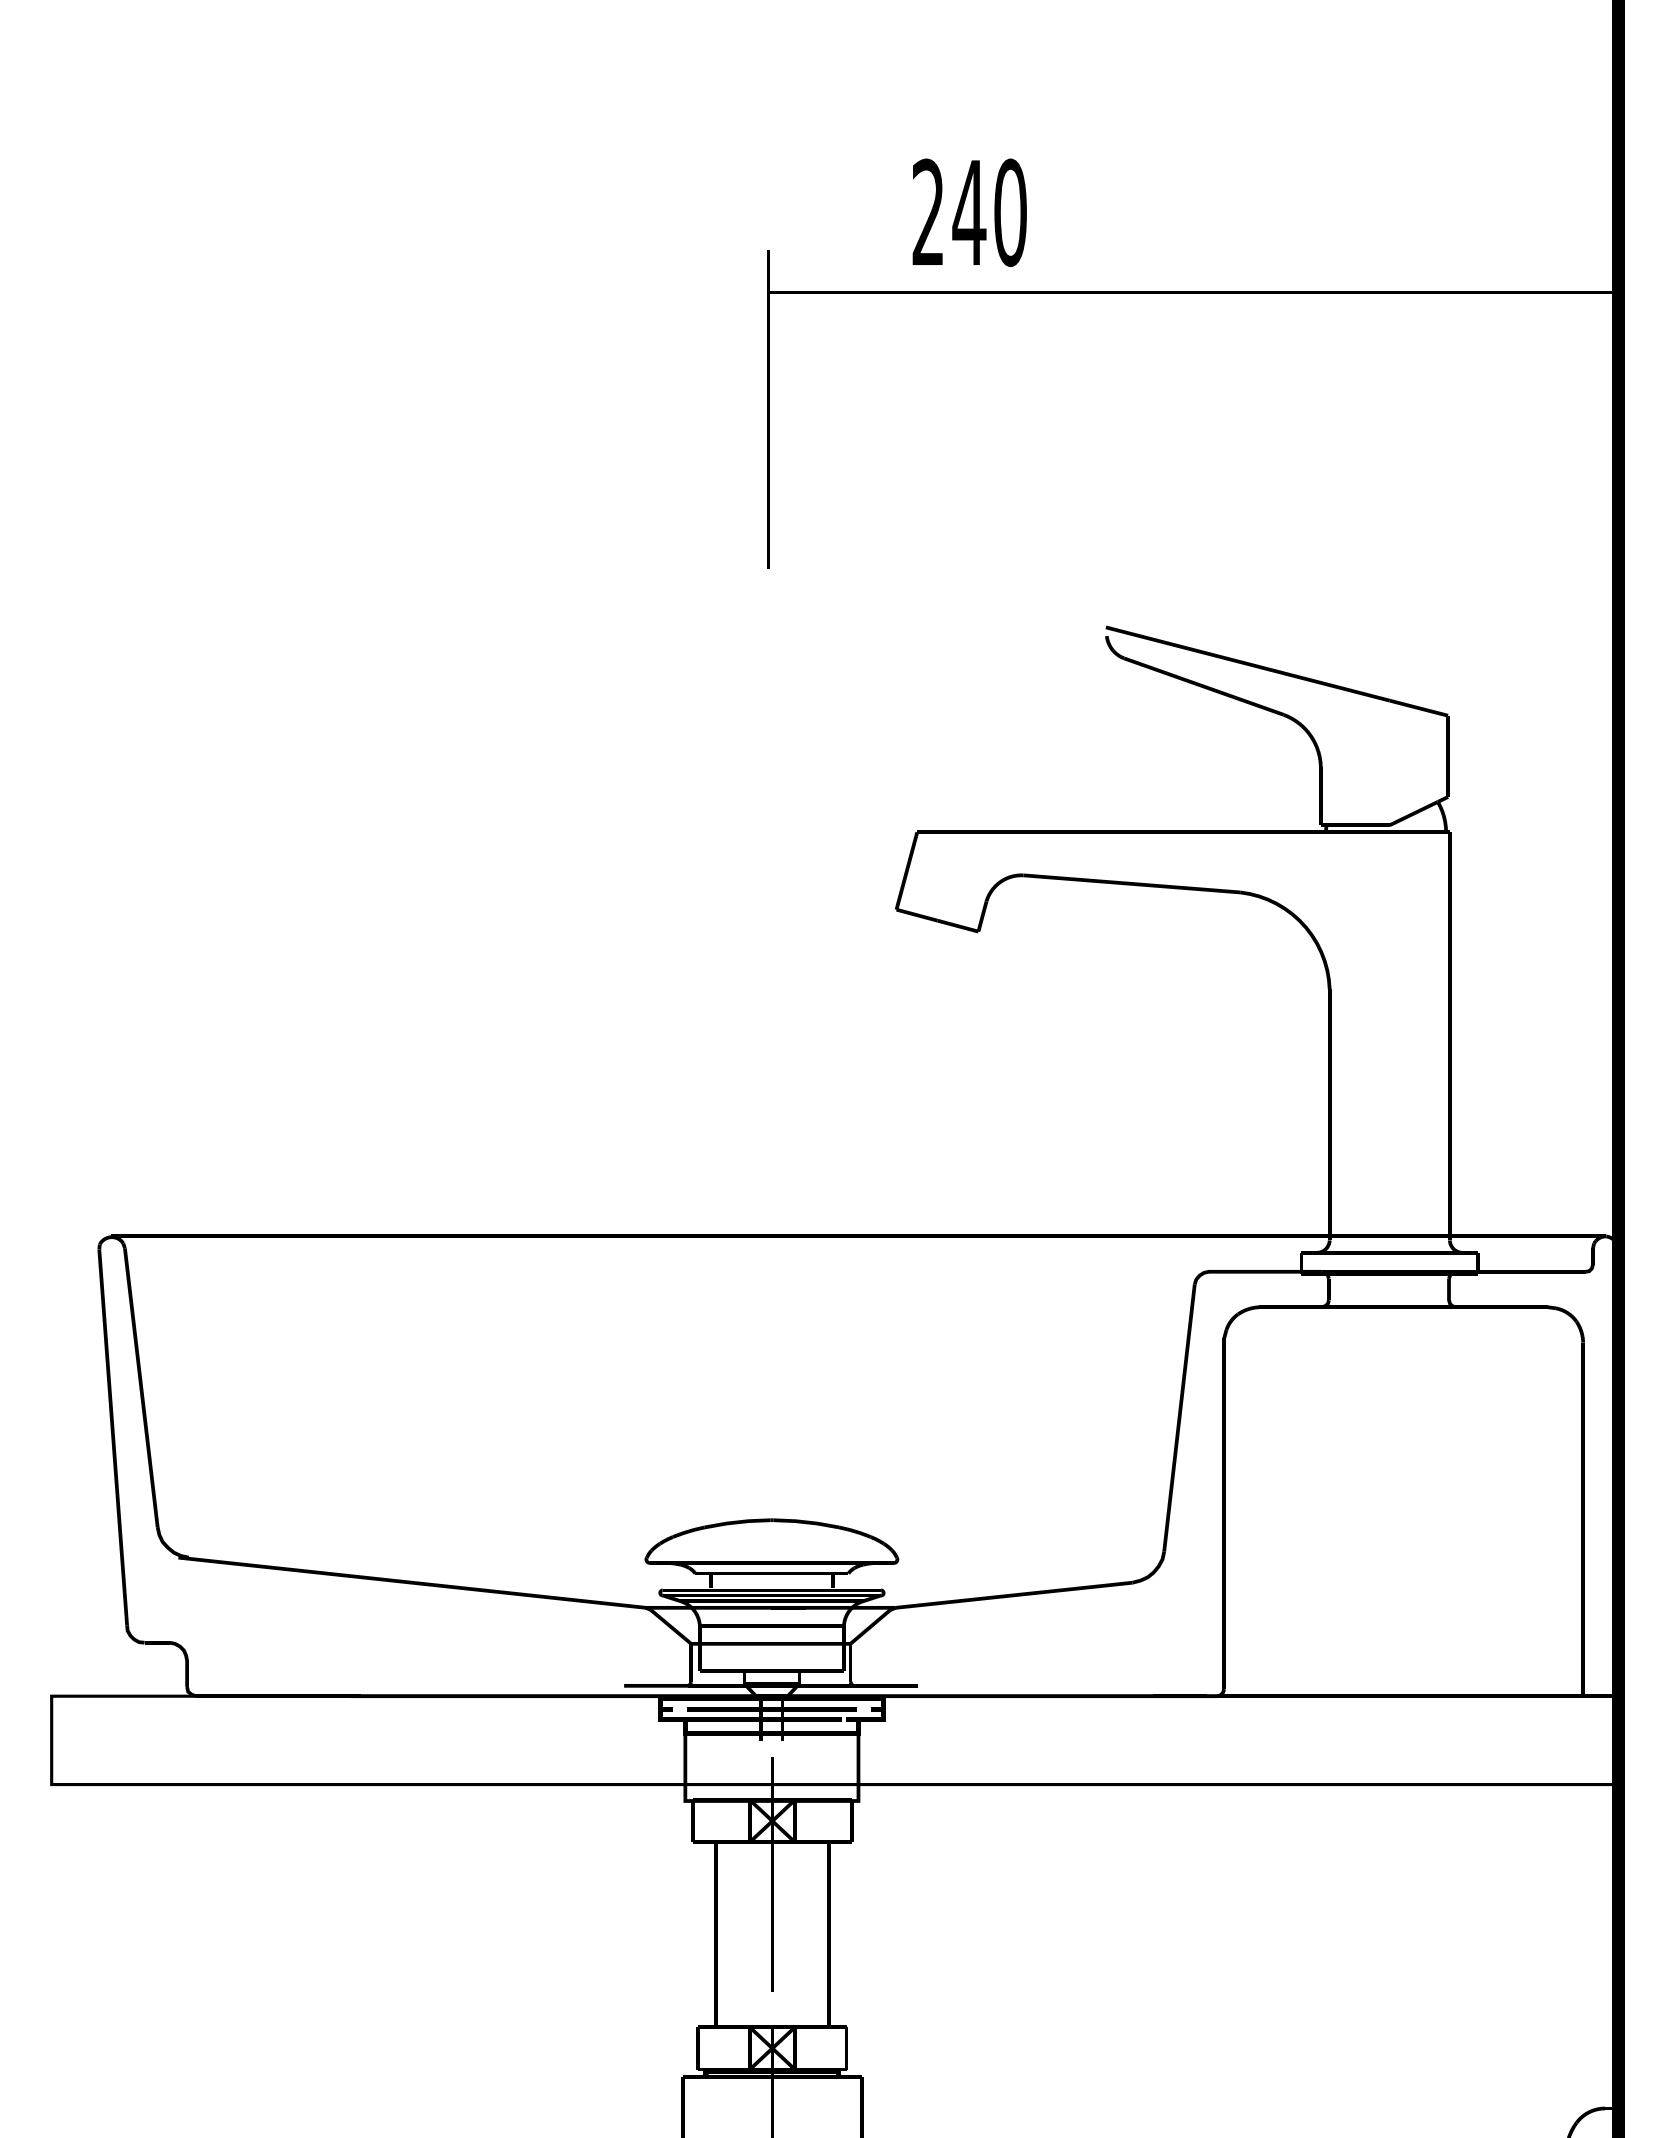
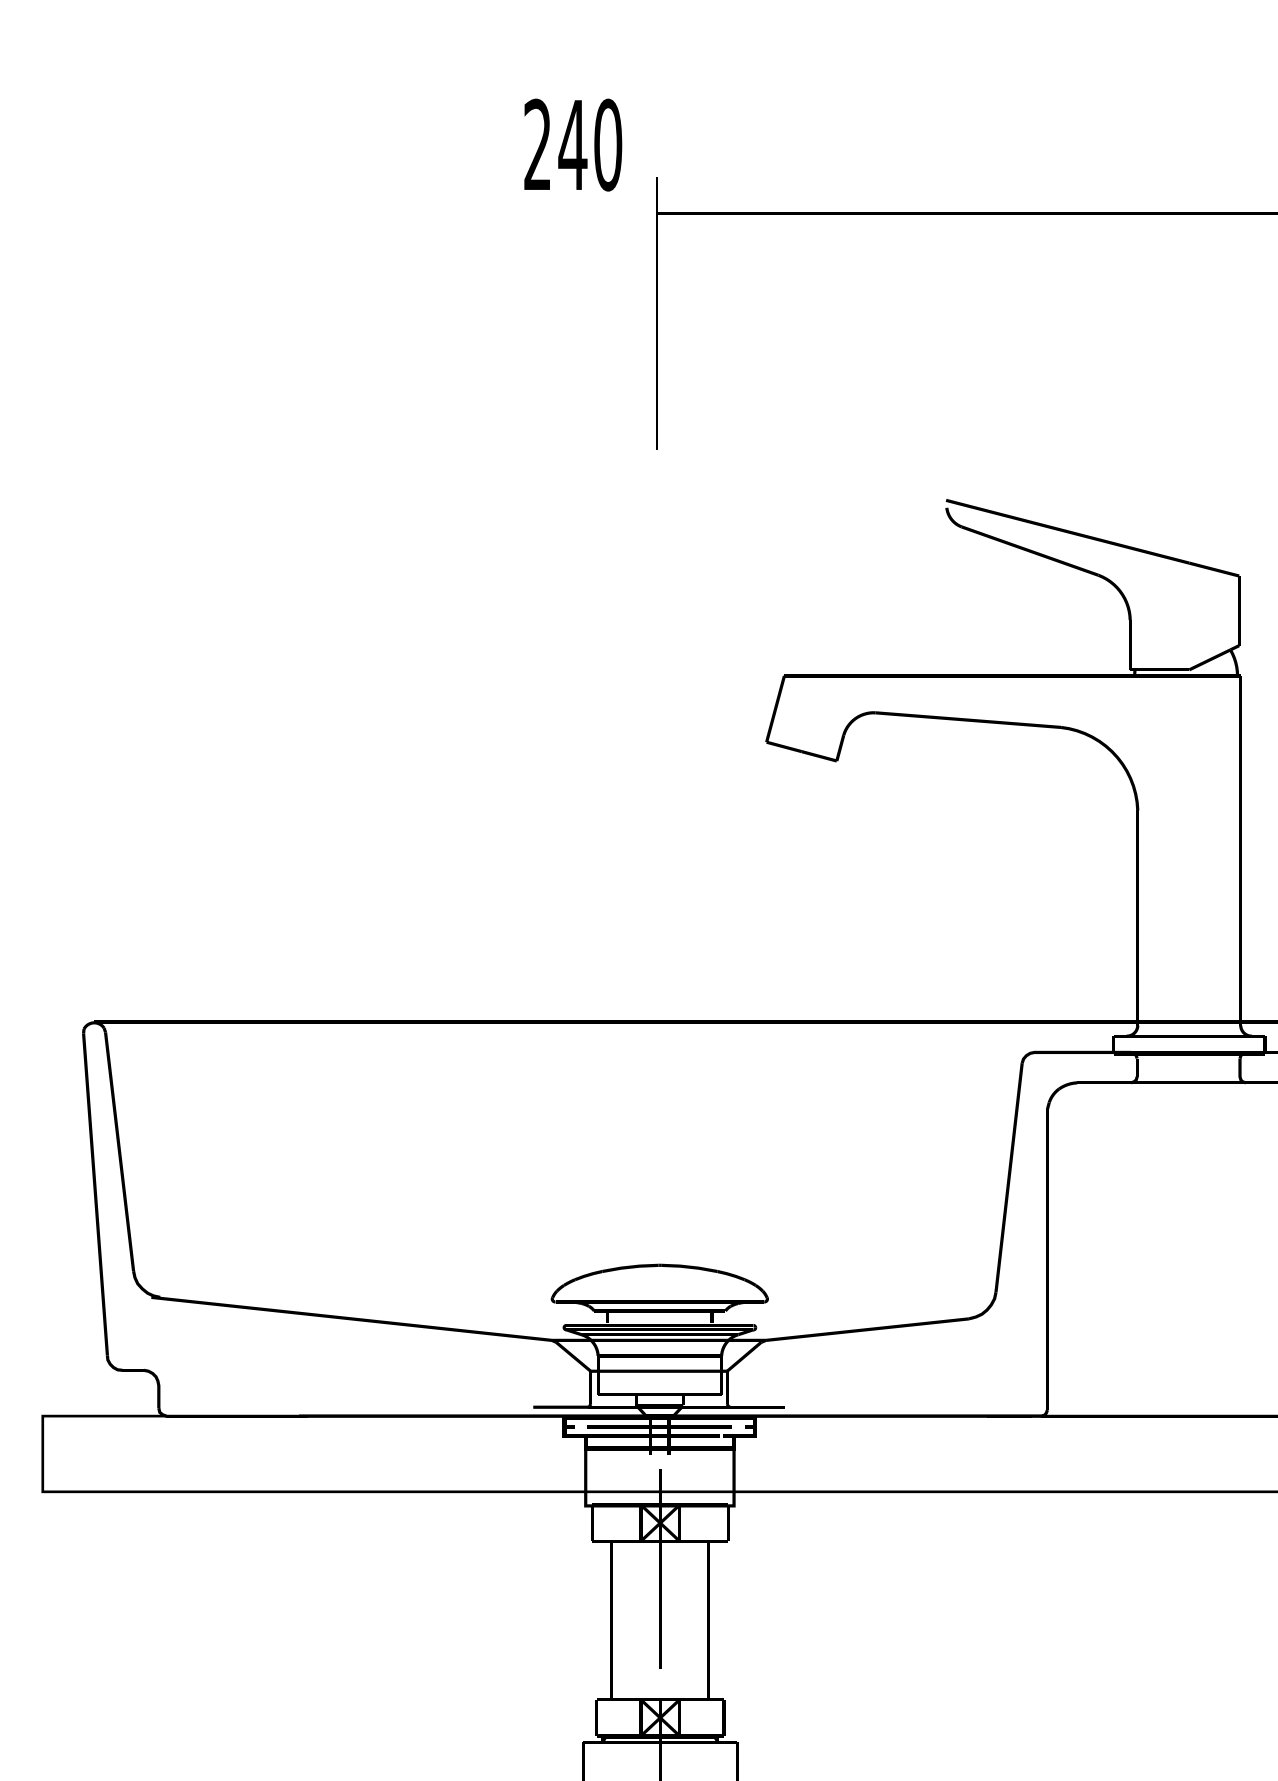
text: (969, 212) -> (572, 144), moved

